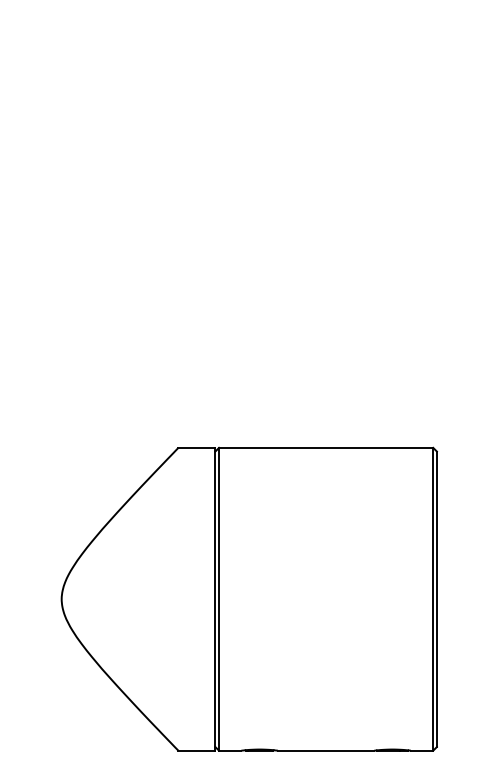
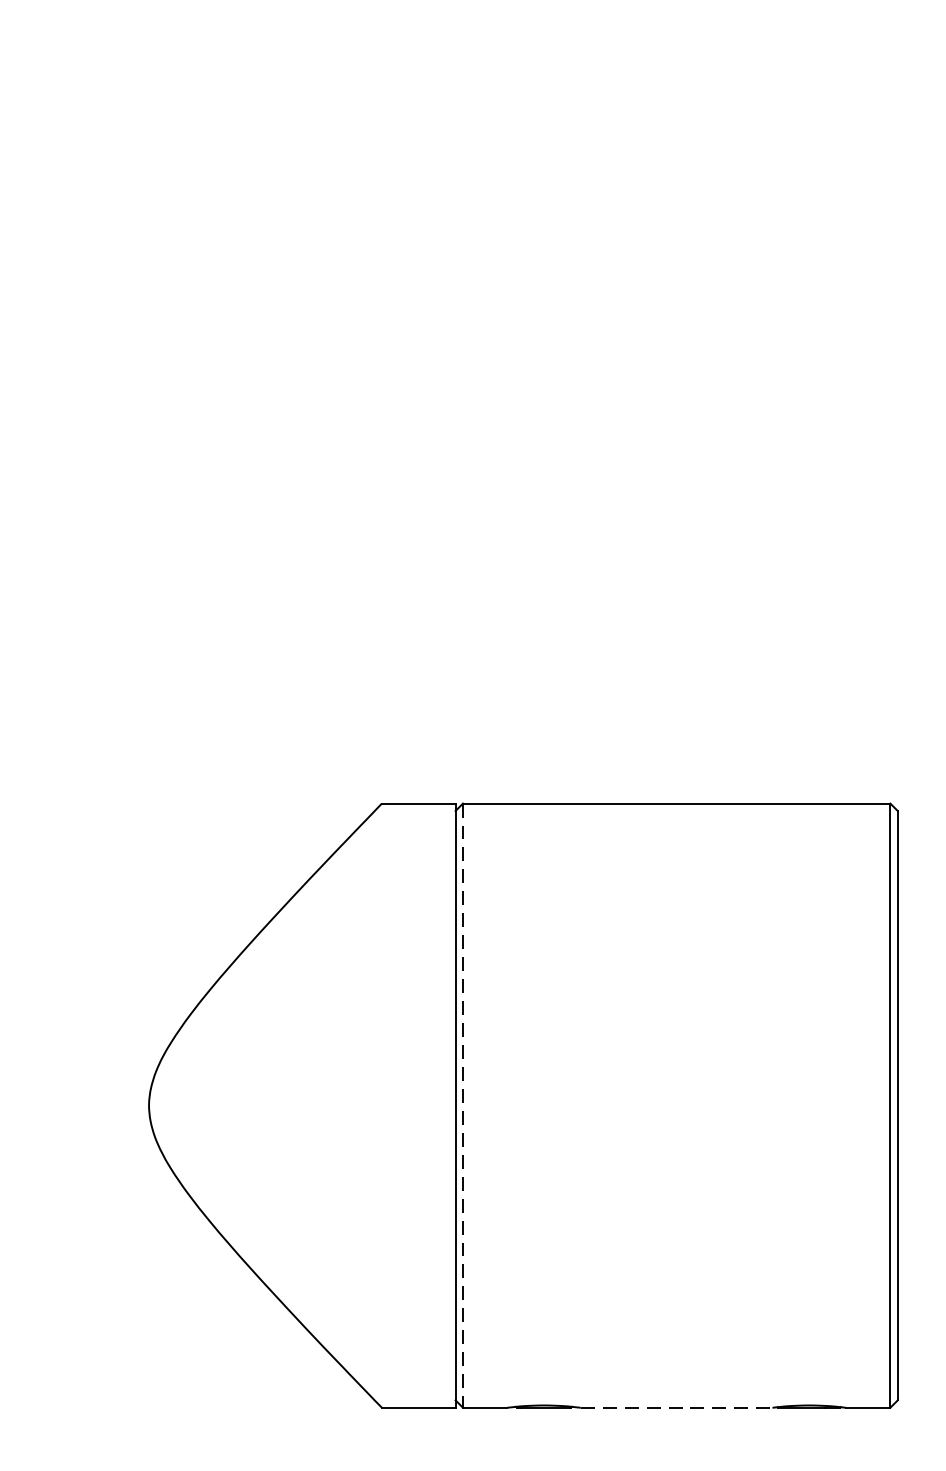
line: (219, 599) -> (463, 1106), solid -> dashed
line: (326, 750) -> (677, 1407), solid -> dashed

